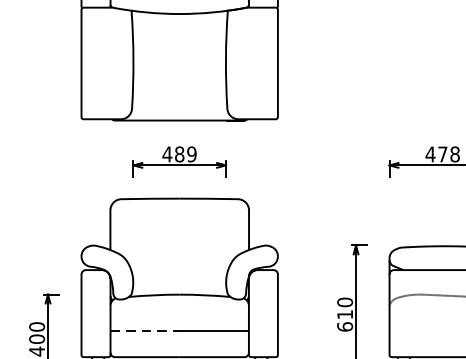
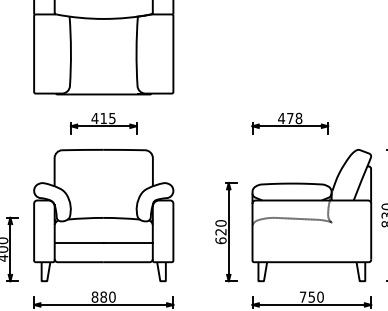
text: (184, 154) -> (107, 118), 489 -> 415
text: (344, 315) -> (220, 232), 610 -> 620
line: (145, 330) -> (79, 243), dashed -> solid

